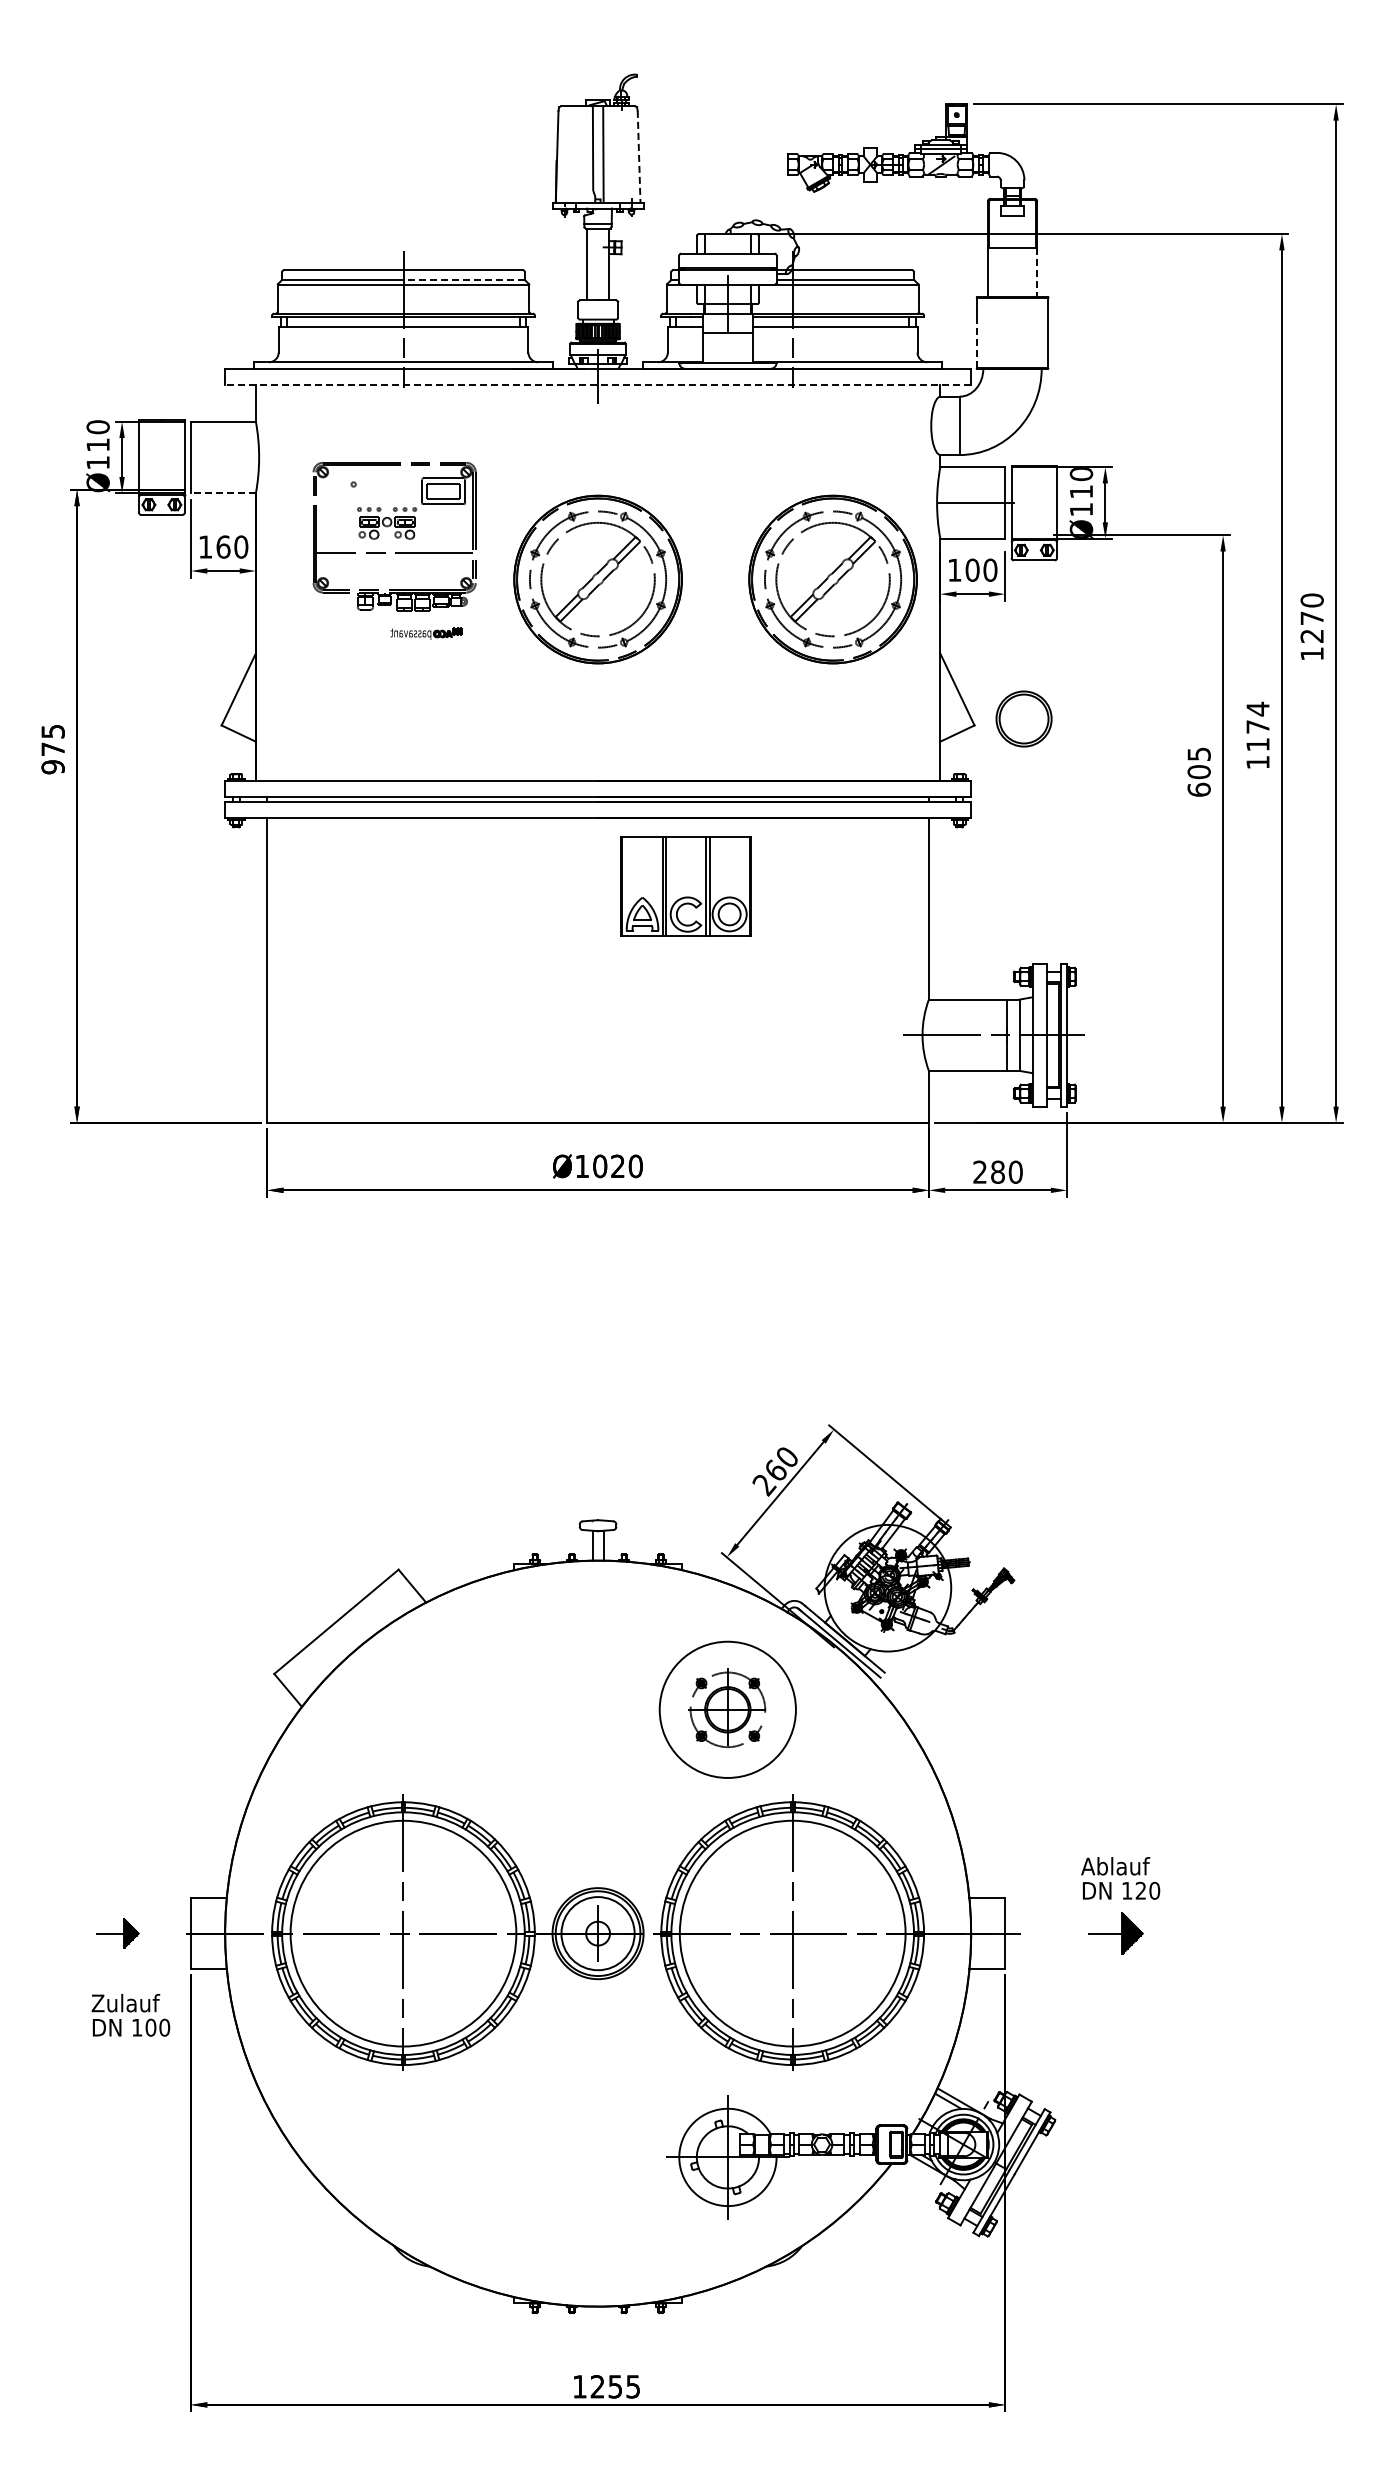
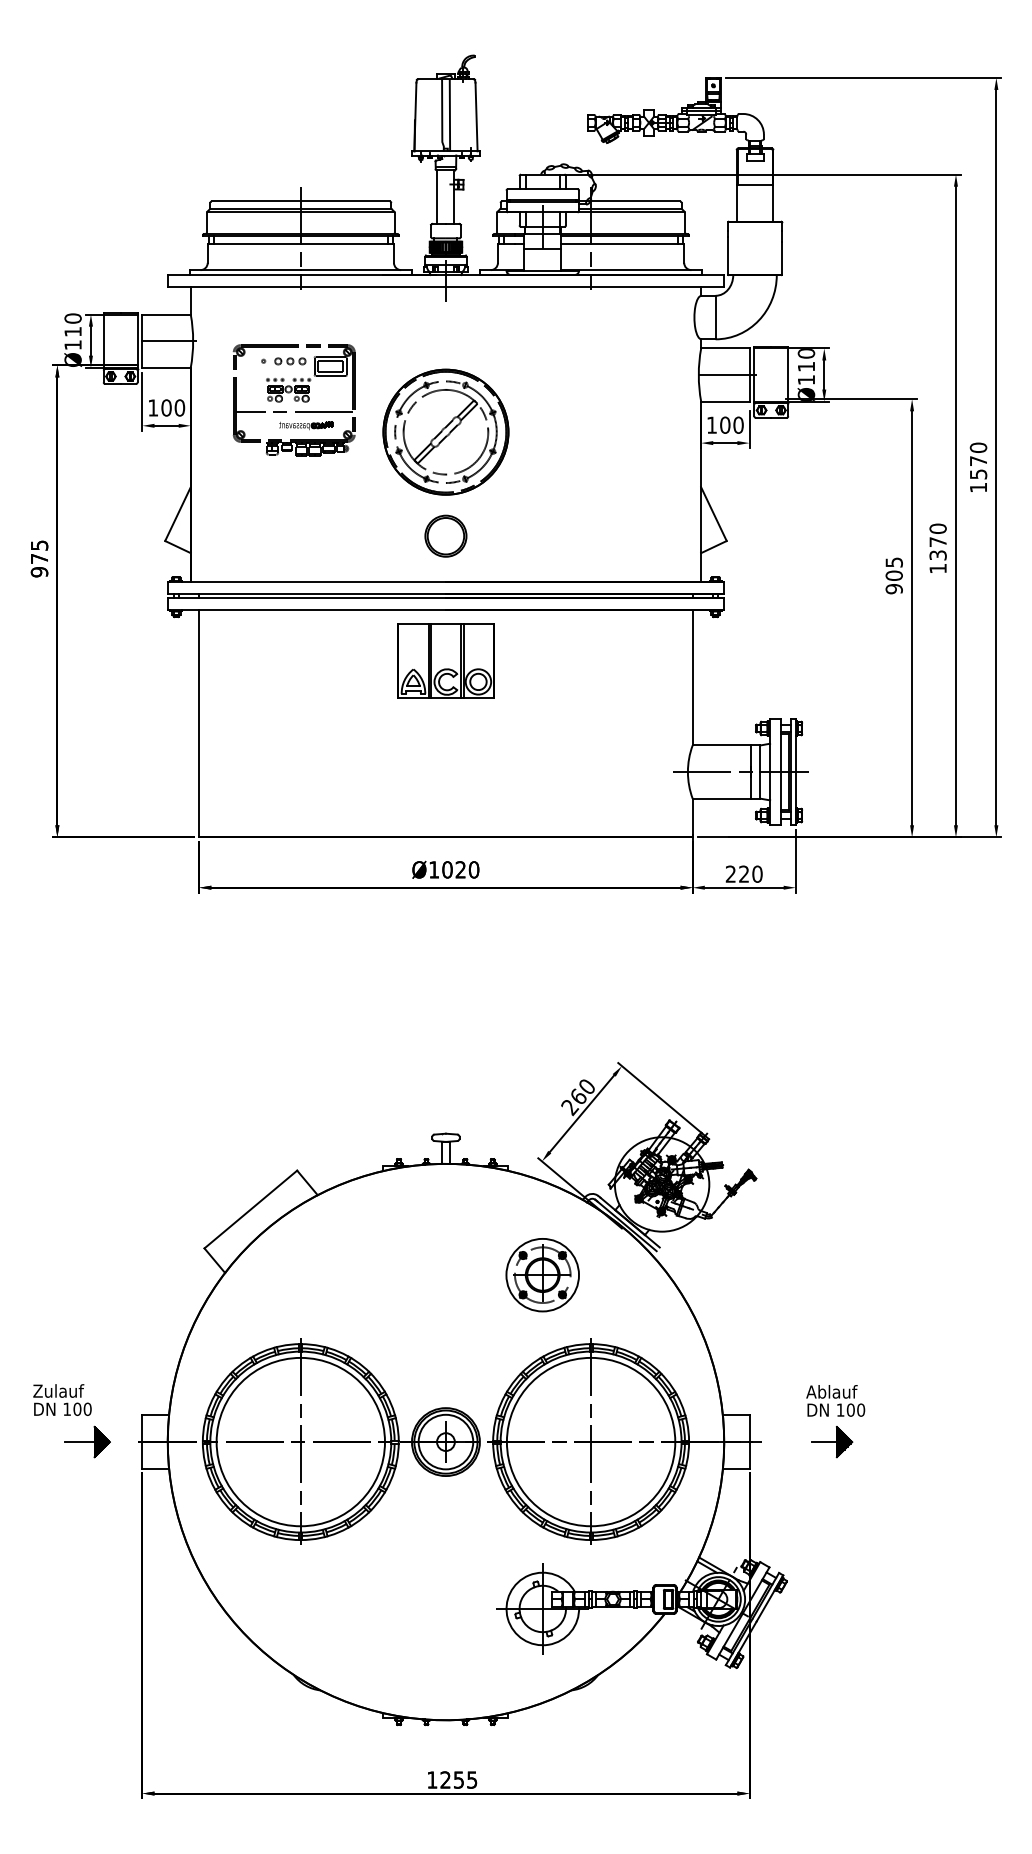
line: (639, 157) -> (476, 117), dashed -> solid
line: (1037, 272) -> (773, 203), dashed -> solid
line: (464, 279) -> (346, 208), dashed -> solid
line: (976, 342) -> (728, 255), dashed -> solid
line: (598, 384) -> (446, 286), dashed -> solid
line: (226, 457) -> (168, 341), added
part: (389, 484) -> (290, 361), added
line: (222, 493) -> (165, 368), dashed -> solid
text: (223, 546) -> (166, 407), 160 -> 100
part: (832, 579) -> (620, 432), removed
part: (426, 633) -> (306, 425), moved
text: (1311, 635) -> (978, 473), 1270 -> 1570
part: (1023, 718) -> (445, 535), moved
text: (1257, 726) -> (937, 541), 1174 -> 1370
text: (1198, 789) -> (893, 588), 605 -> 905
part: (685, 886) -> (445, 661), moved
text: (997, 1171) -> (743, 873), 280 -> 220
circle: (727, 1709) -> (542, 1274), size x0.71
text: (1140, 1890) -> (850, 1409), 120 -> 100
part: (117, 1933) -> (87, 1441), size x1.43
text: (130, 2015) -> (62, 1400), moved

